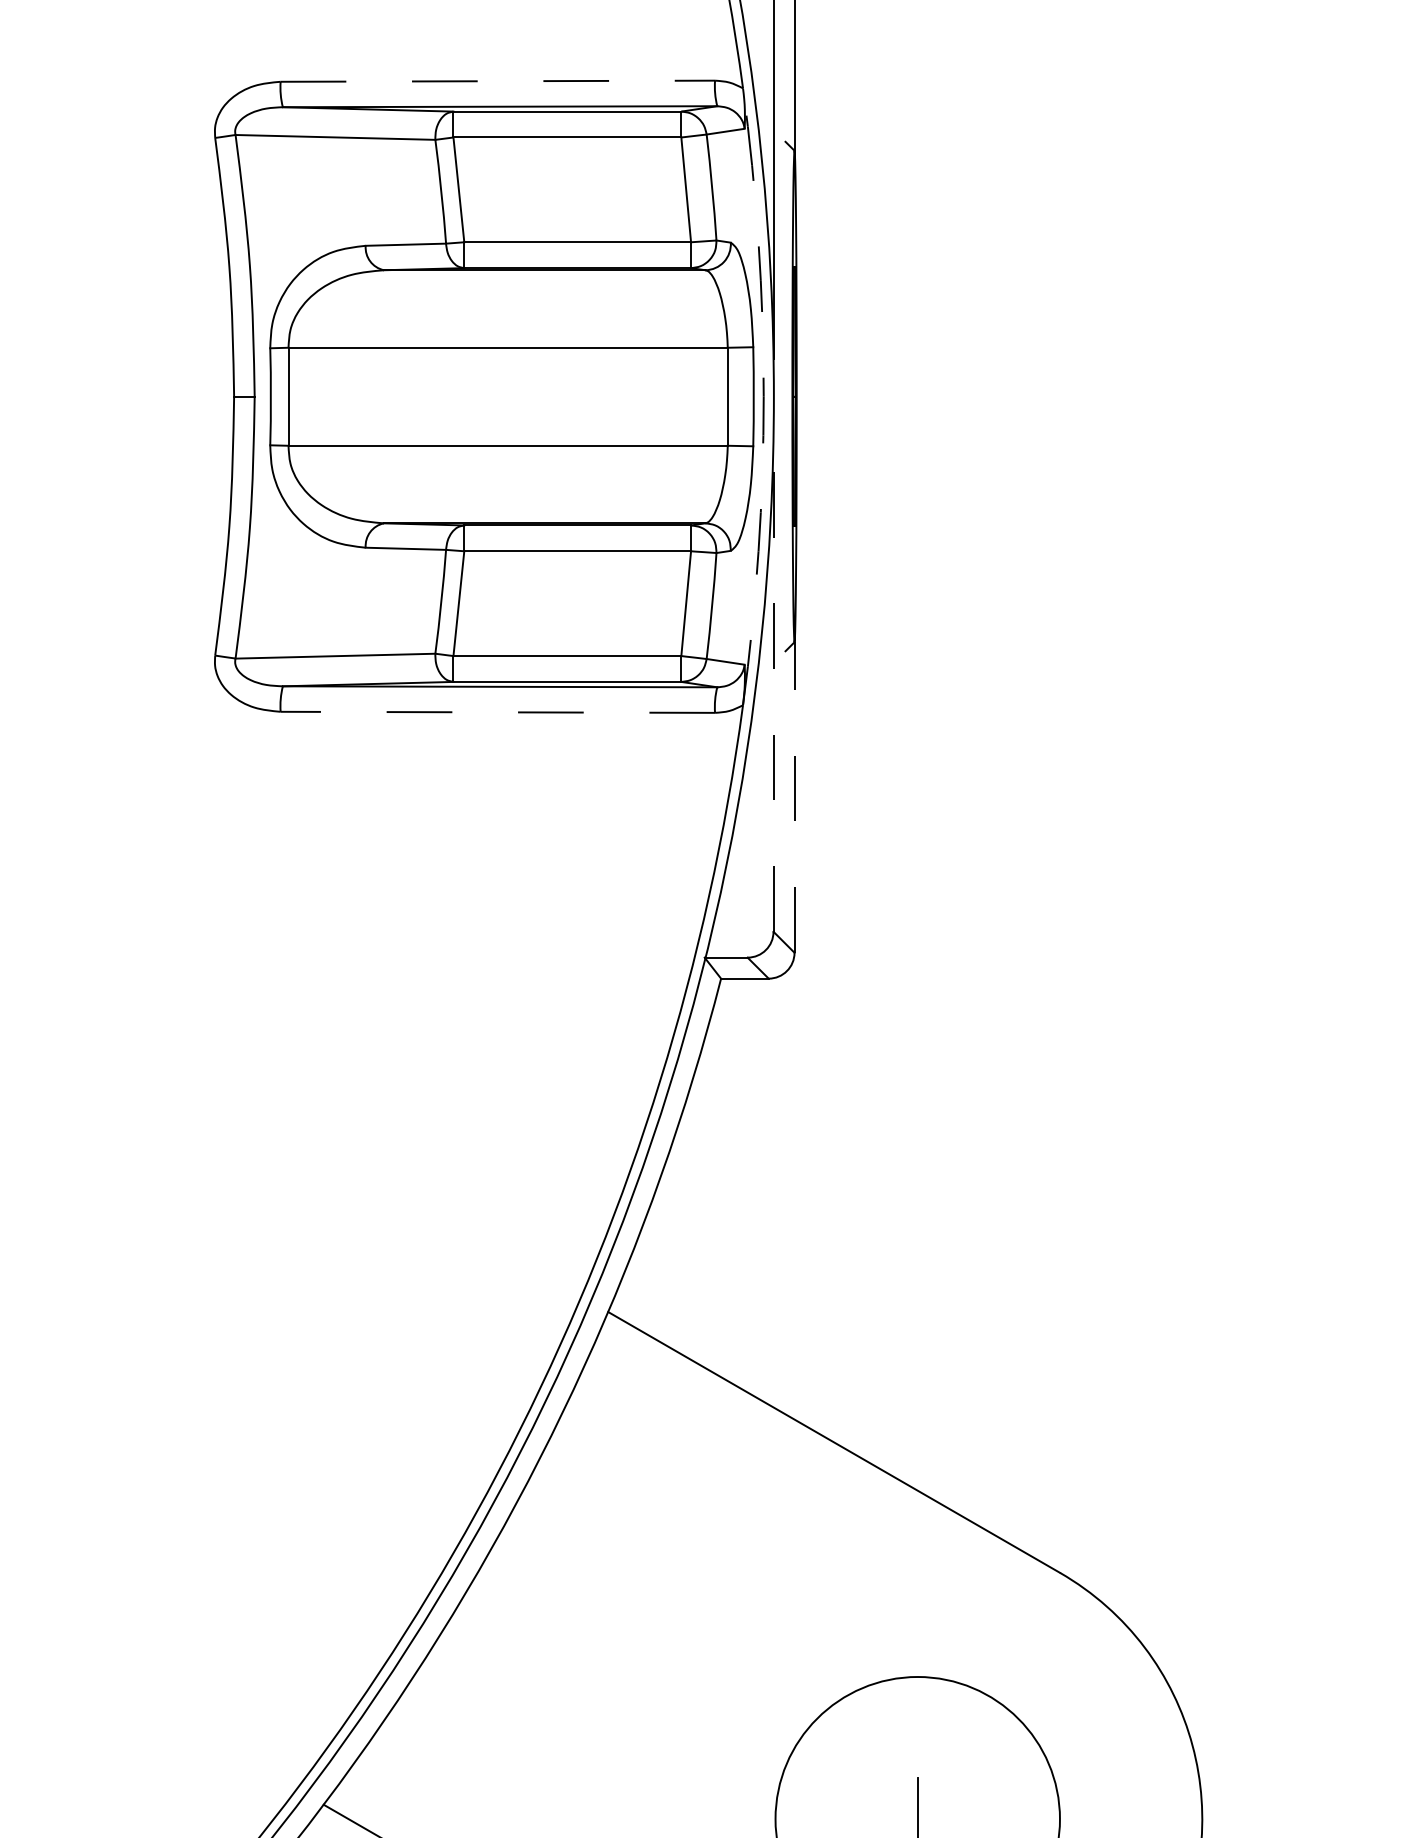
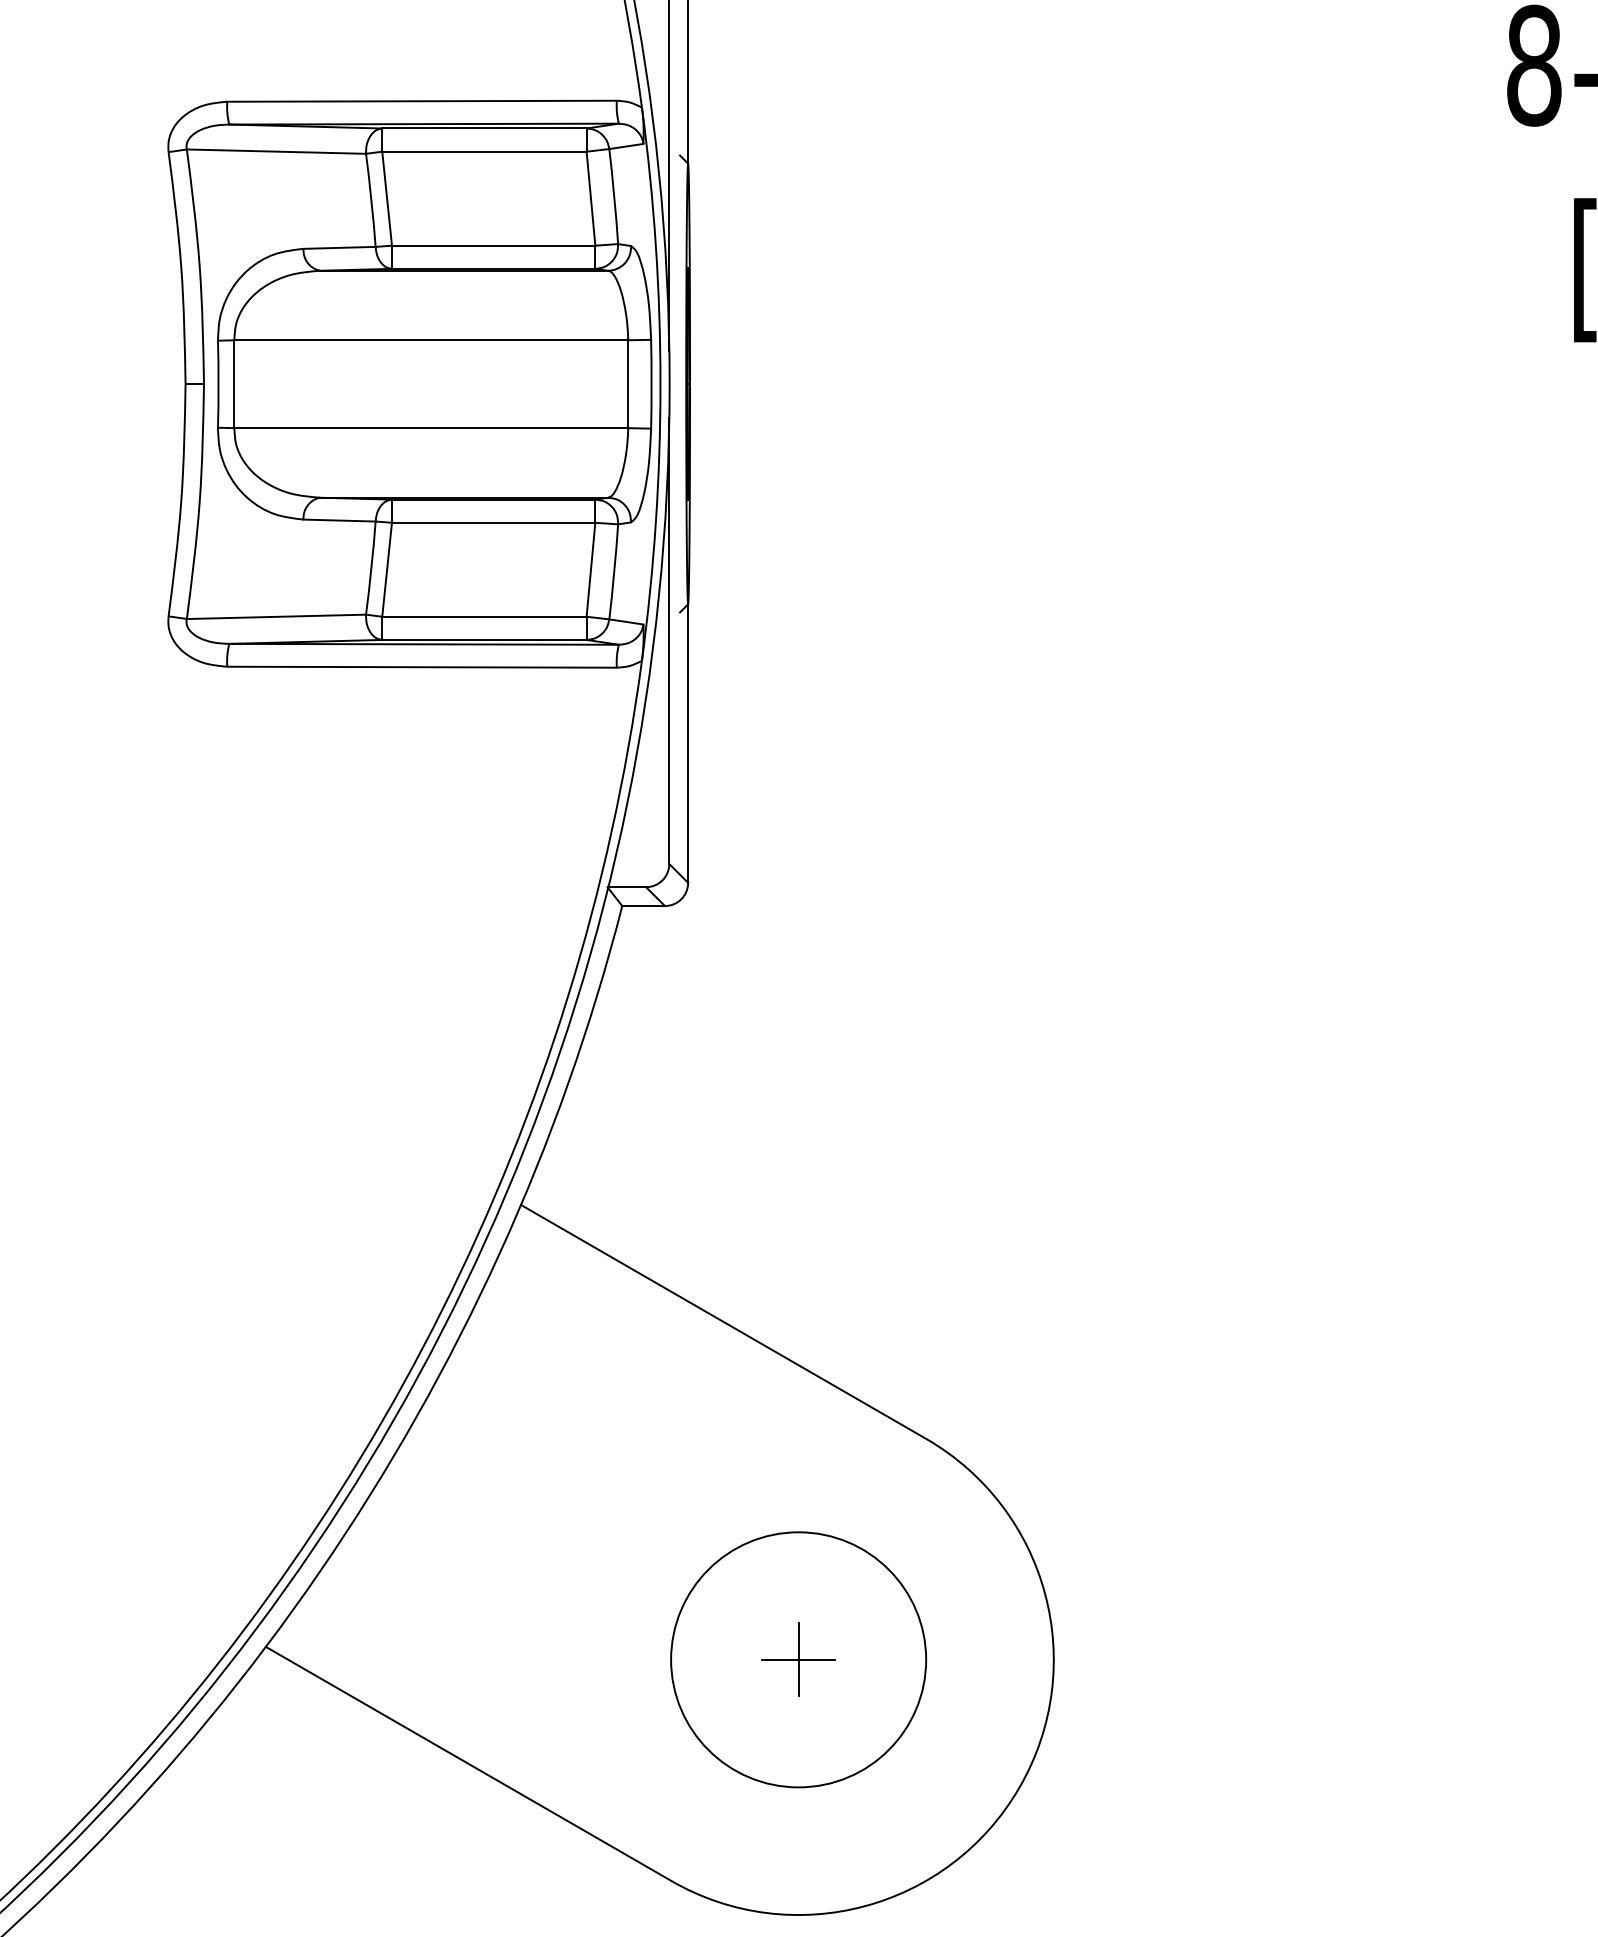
line: (498, 81) -> (422, 101), dashed -> solid
arc: (763, 397) -> (660, 384), dashed -> solid
line: (773, 682) -> (669, 640), dashed -> solid
line: (498, 712) -> (422, 667), dashed -> solid
line: (794, 797) -> (688, 743), dashed -> solid
line: (917, 1818) -> (798, 1659), added

